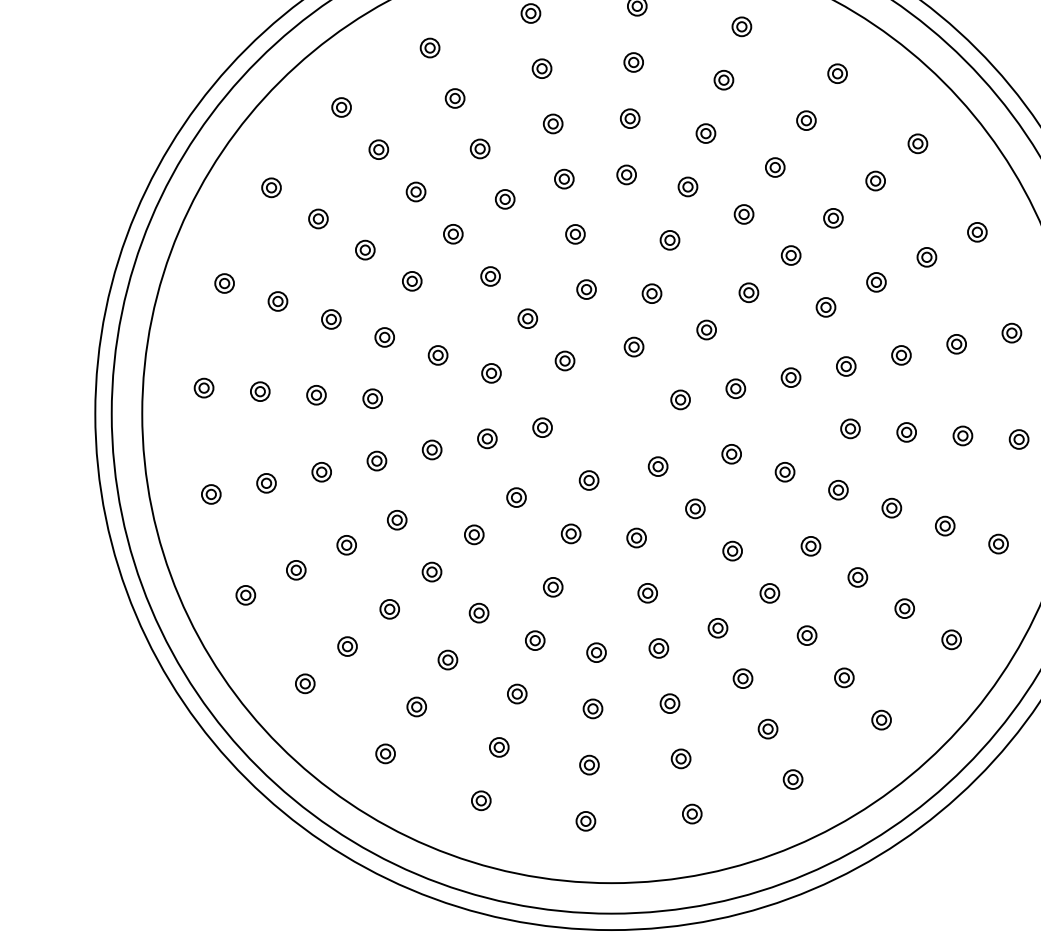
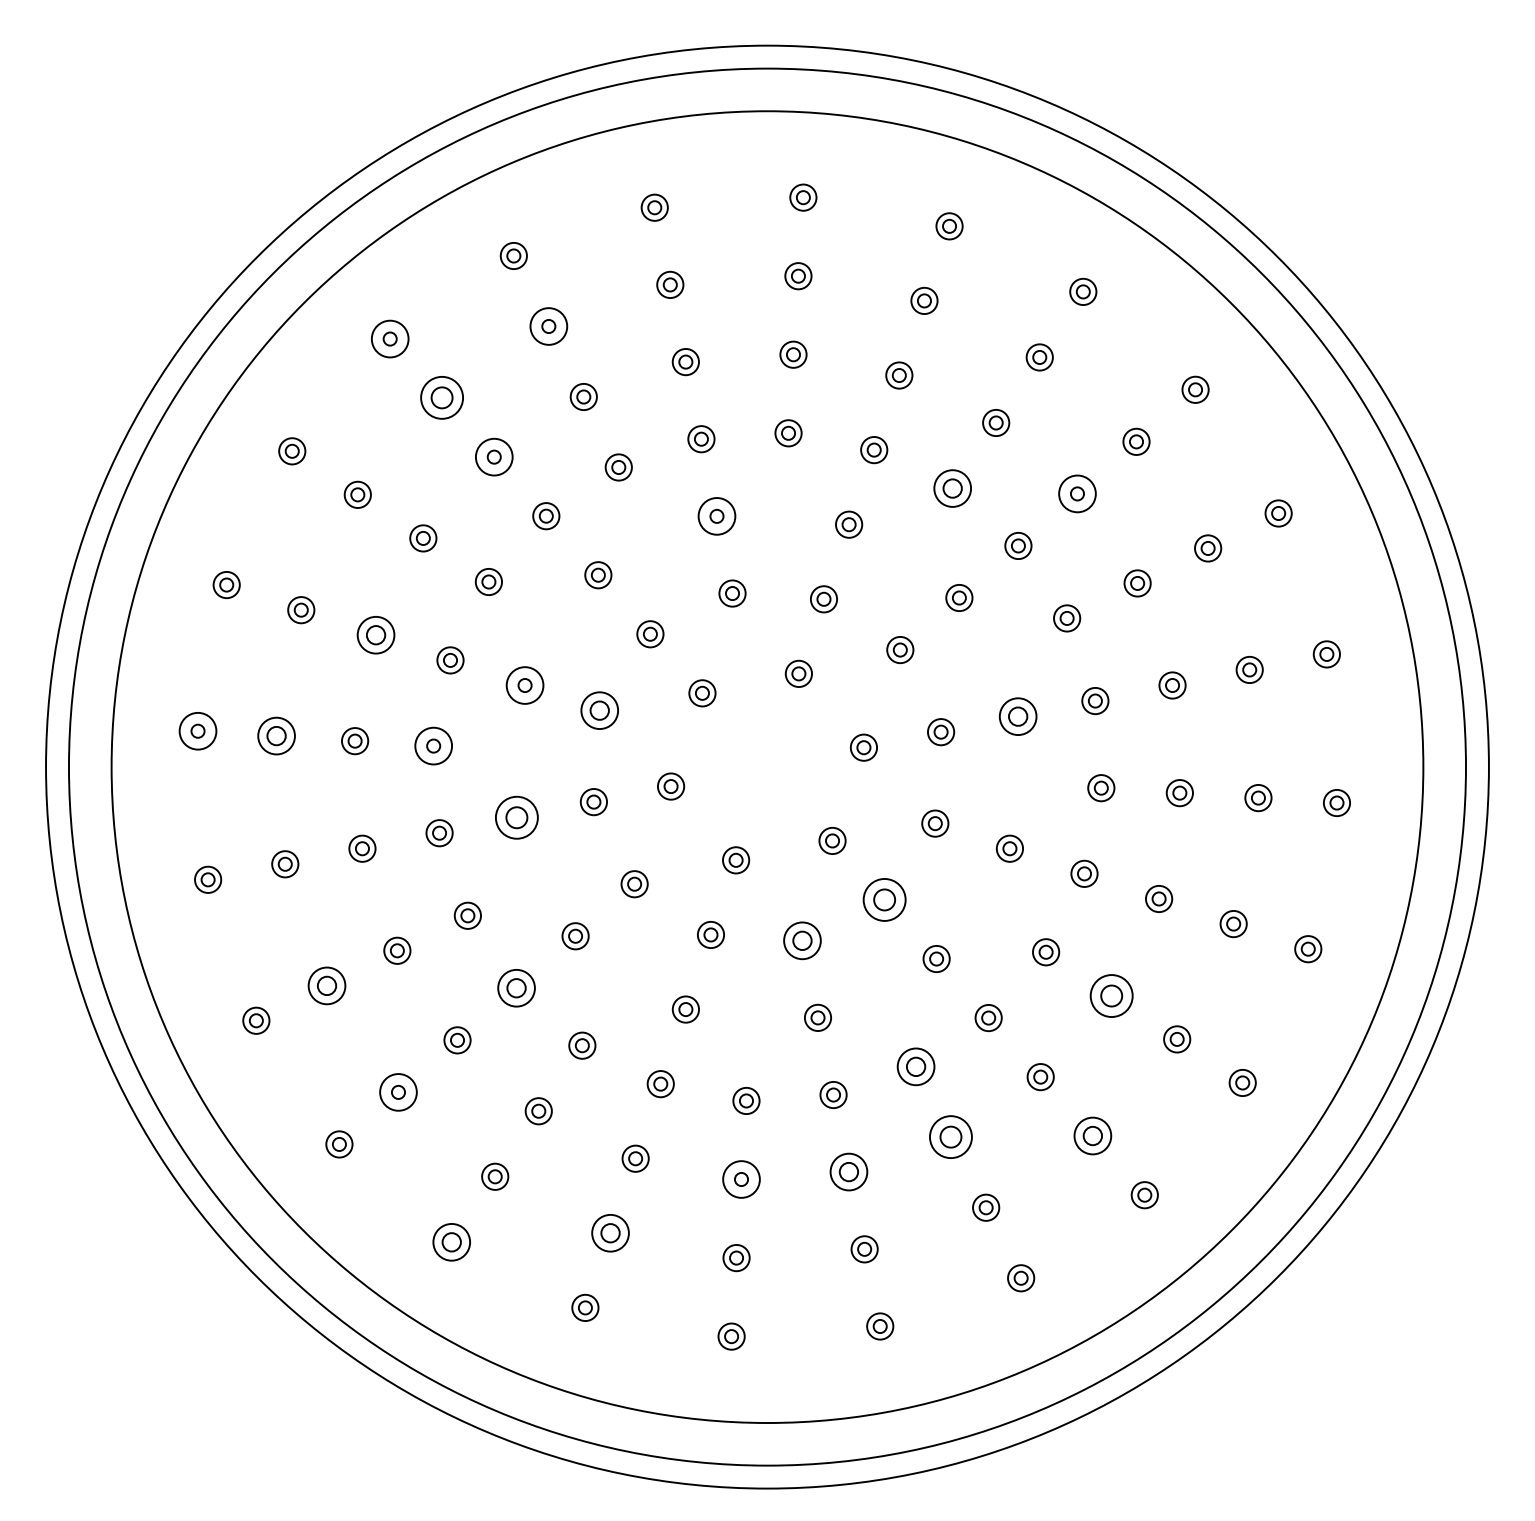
circle: (454, 98) -> (548, 326), size x1.4
circle: (341, 107) -> (390, 338), size x1.4
part: (379, 150) -> (442, 398), size x1.6
circle: (416, 192) -> (494, 457), size x1.4
part: (743, 214) -> (952, 488), size x1.4
circle: (833, 218) -> (1077, 493), size x1.4
circle: (575, 234) -> (716, 516), size x1.4
part: (331, 319) -> (375, 635), size x1.4
circle: (437, 355) -> (524, 685), size x1.4
part: (491, 373) -> (599, 710), size x1.4
part: (791, 377) -> (1018, 716), size x1.4
circle: (203, 388) -> (197, 731), size x1.4
part: (260, 391) -> (276, 736), size x1.4
circle: (372, 399) -> (433, 746), size x1.4
part: (431, 449) -> (516, 817), size x1.6
part: (695, 508) -> (884, 899), size x1.6
part: (636, 537) -> (802, 940), size x1.4
part: (296, 570) -> (326, 985), size x1.4
part: (431, 572) -> (516, 988), size x1.4
part: (857, 577) -> (1111, 995), size x1.6
part: (718, 628) -> (916, 1066), size x1.4
circle: (347, 646) -> (398, 1092), size x1.4
part: (743, 678) -> (951, 1137), size x1.6
part: (844, 678) -> (1092, 1136), size x1.4
part: (670, 703) -> (849, 1172), size x1.4
circle: (593, 708) -> (741, 1179), size x1.4
part: (499, 747) -> (610, 1233), size x1.4
part: (385, 753) -> (451, 1242), size x1.4

